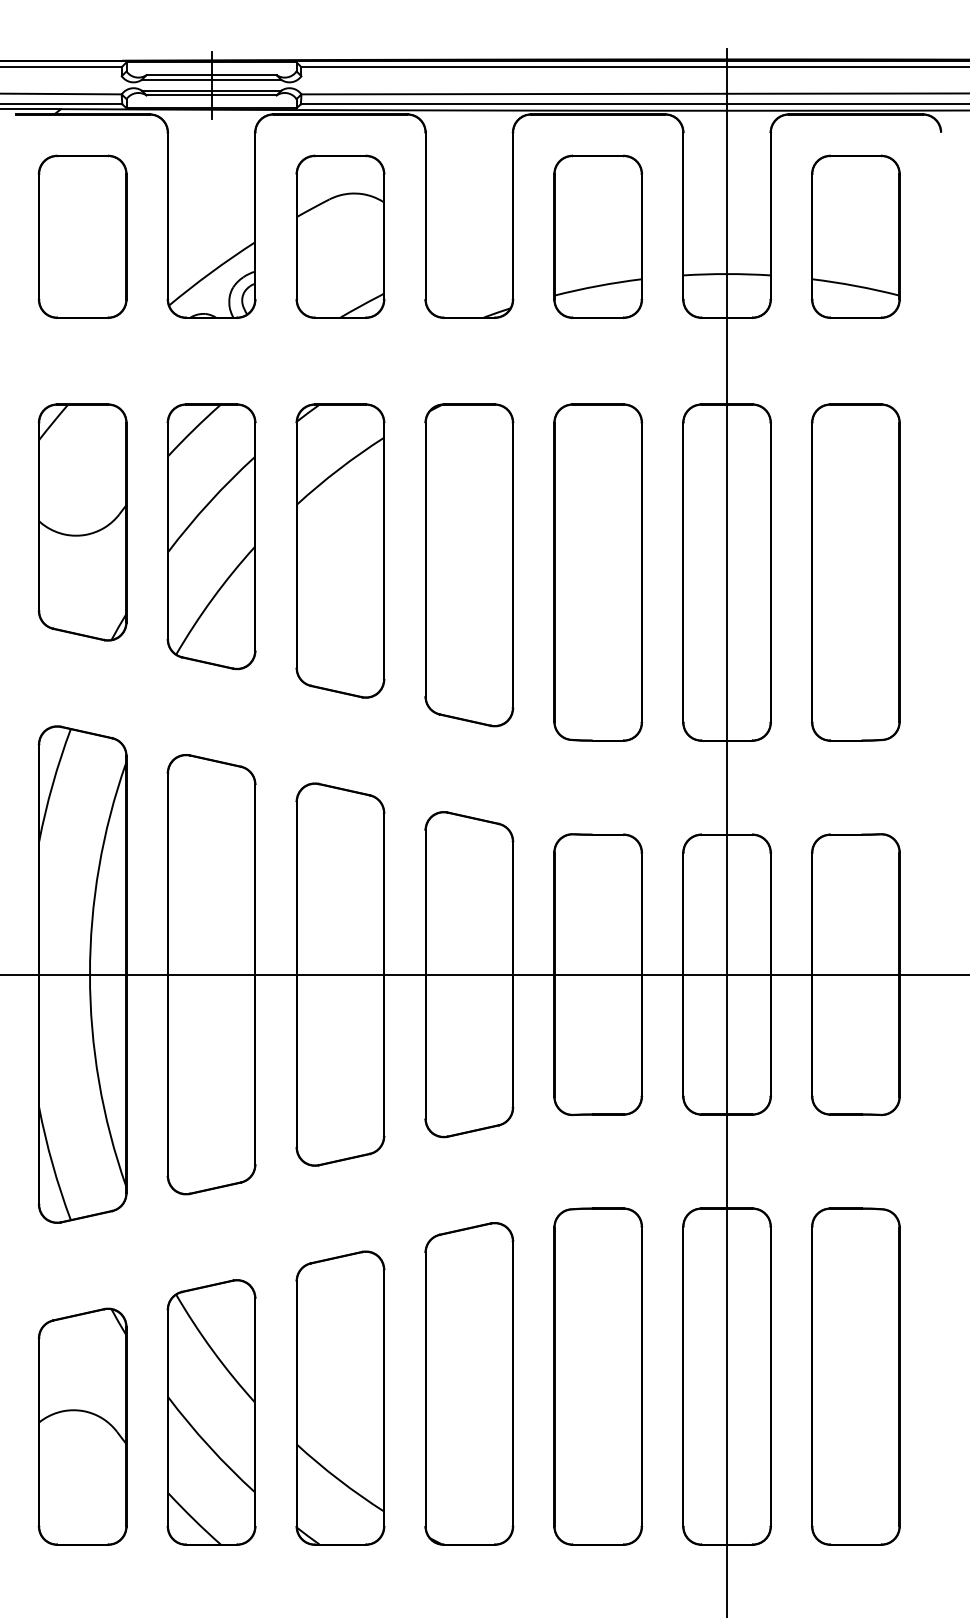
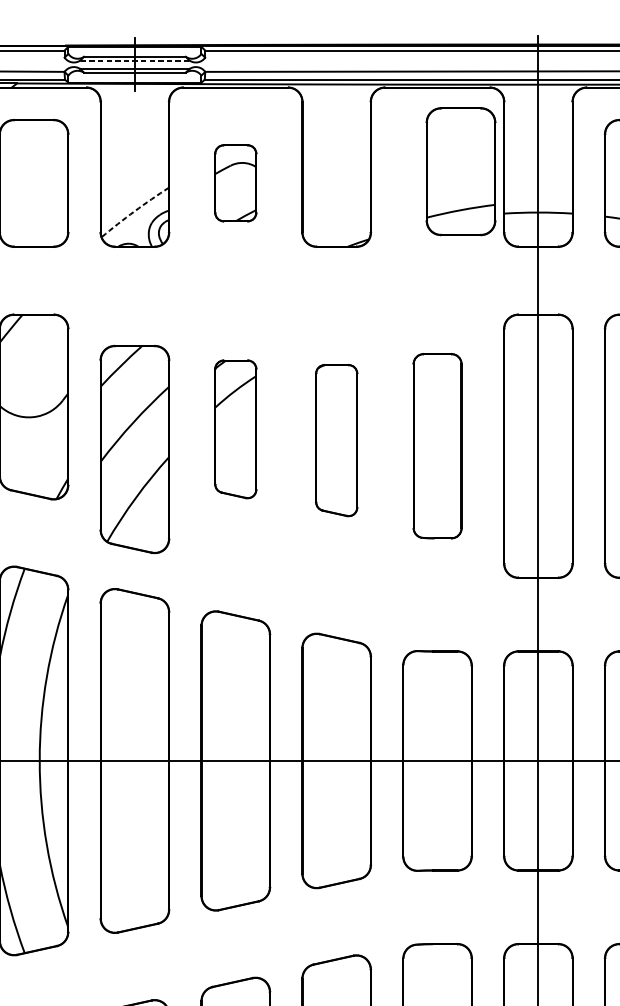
line: (211, 79) -> (134, 60), solid -> dashed
part: (340, 236) -> (235, 183), size x0.6
part: (598, 236) -> (461, 171), moved
arc: (211, 272) -> (134, 211), solid -> dashed
part: (211, 536) -> (134, 449), moved
part: (340, 550) -> (235, 428), size x0.6
part: (469, 565) -> (336, 440), size x0.6
part: (598, 572) -> (437, 446), size x0.7

